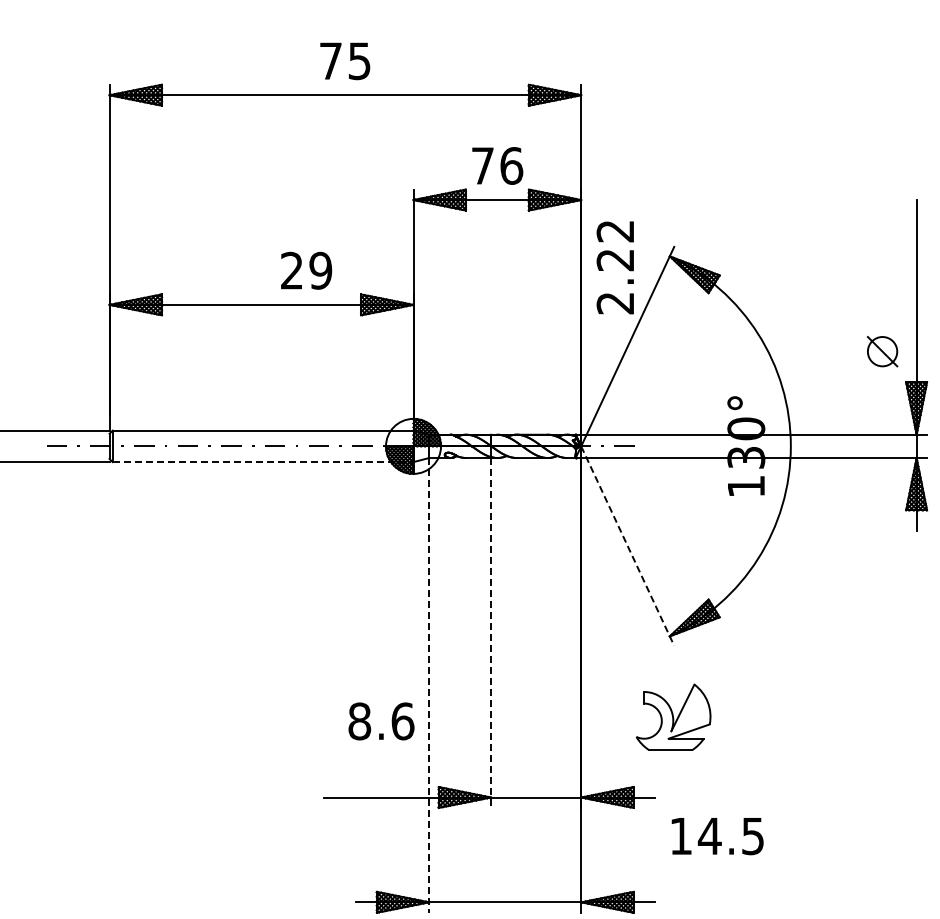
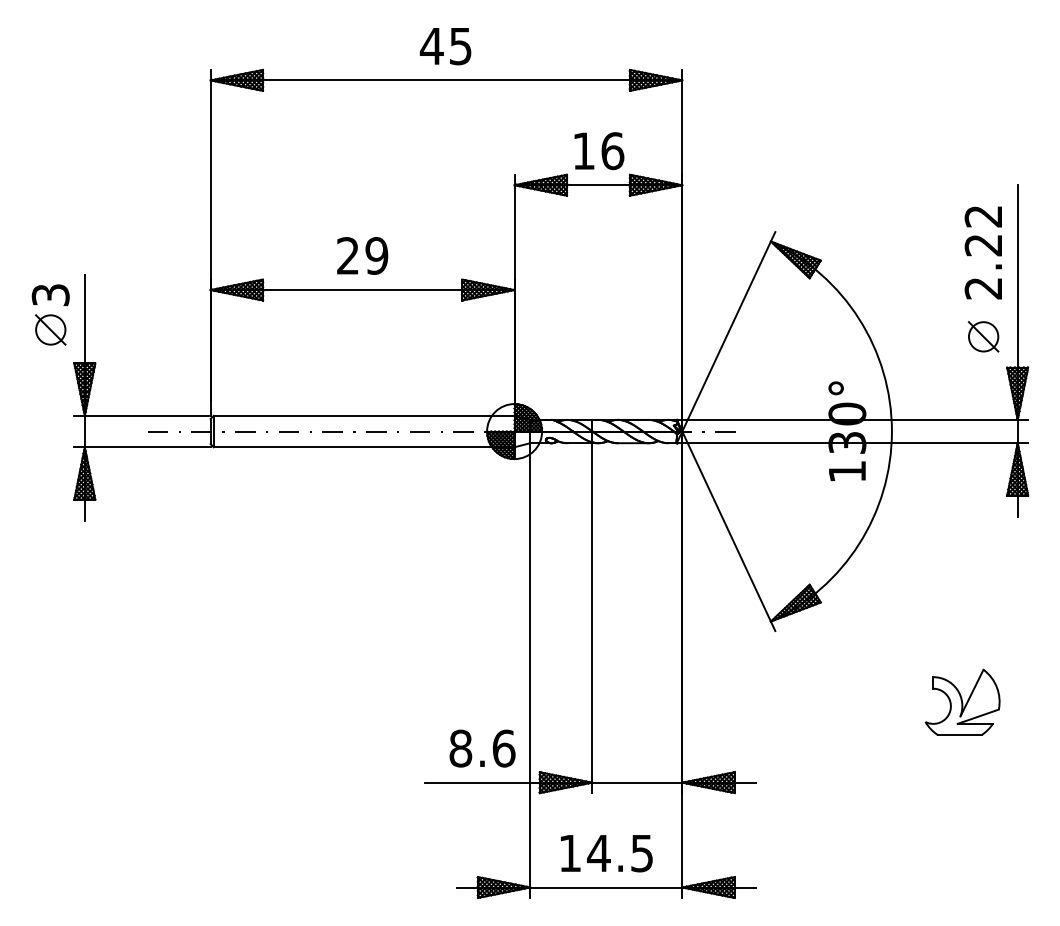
text: (330, 61) -> (431, 46), 75 -> 45
text: (482, 165) -> (583, 150), 76 -> 16
text: (614, 267) -> (982, 252), moved
text: (306, 270) -> (362, 255), moved
line: (263, 462) -> (364, 447), dashed -> solid
line: (628, 546) -> (729, 531), dashed -> solid
line: (491, 633) -> (592, 618), dashed -> solid
line: (429, 686) -> (530, 671), dashed -> solid
part: (673, 716) -> (962, 701), moved
text: (381, 721) -> (482, 748), moved
text: (717, 836) -> (606, 853), moved

